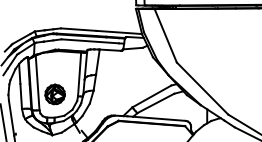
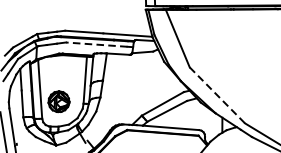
line: (90, 41) -> (96, 44), solid -> dashed
line: (202, 88) -> (217, 95), solid -> dashed

